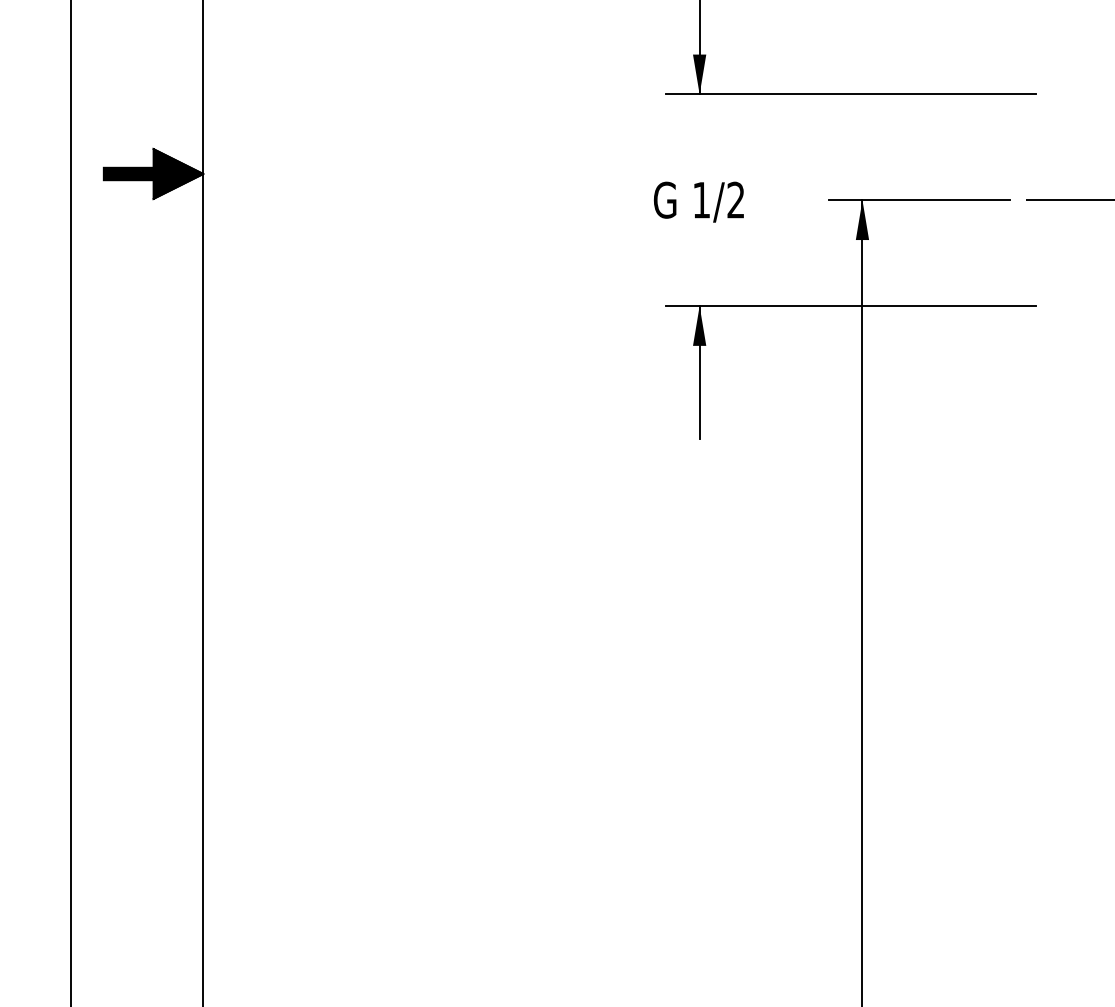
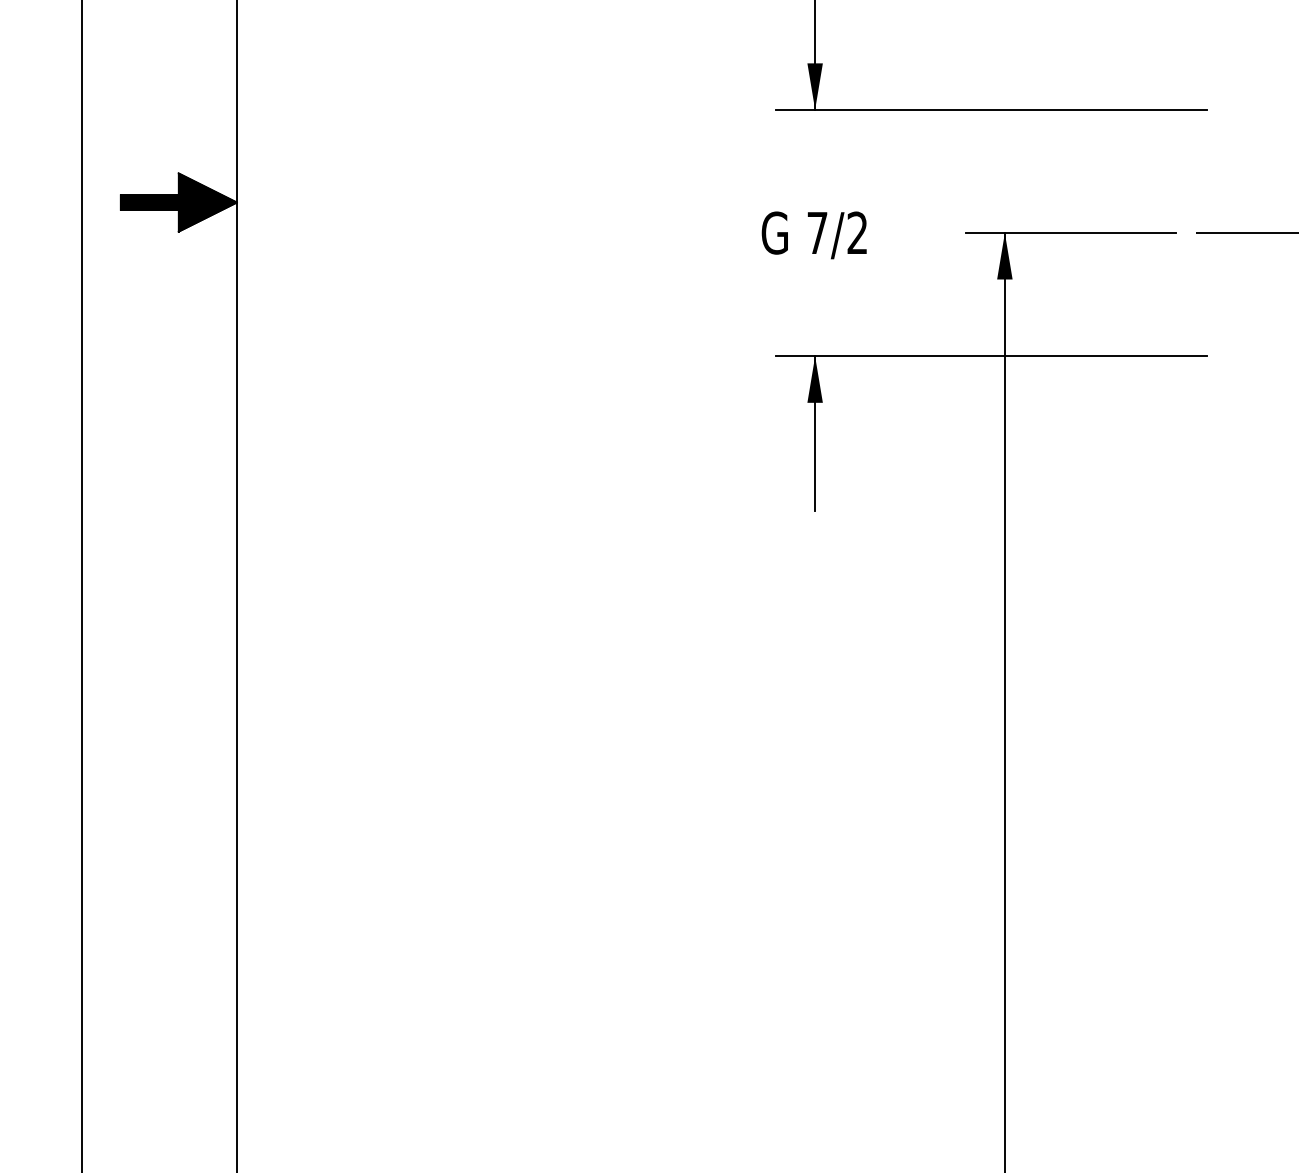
text: (701, 200) -> (817, 233), 1/2 -> 7/2

